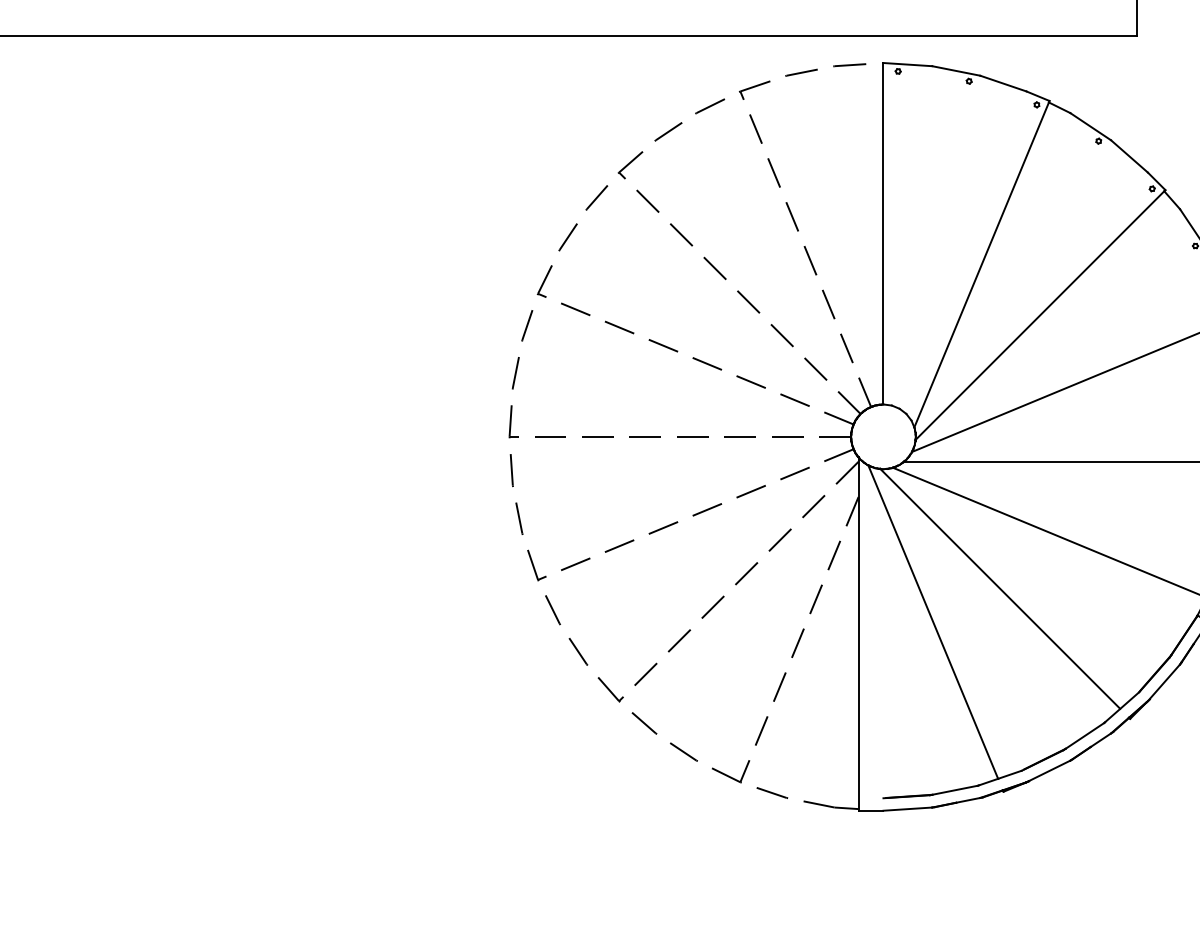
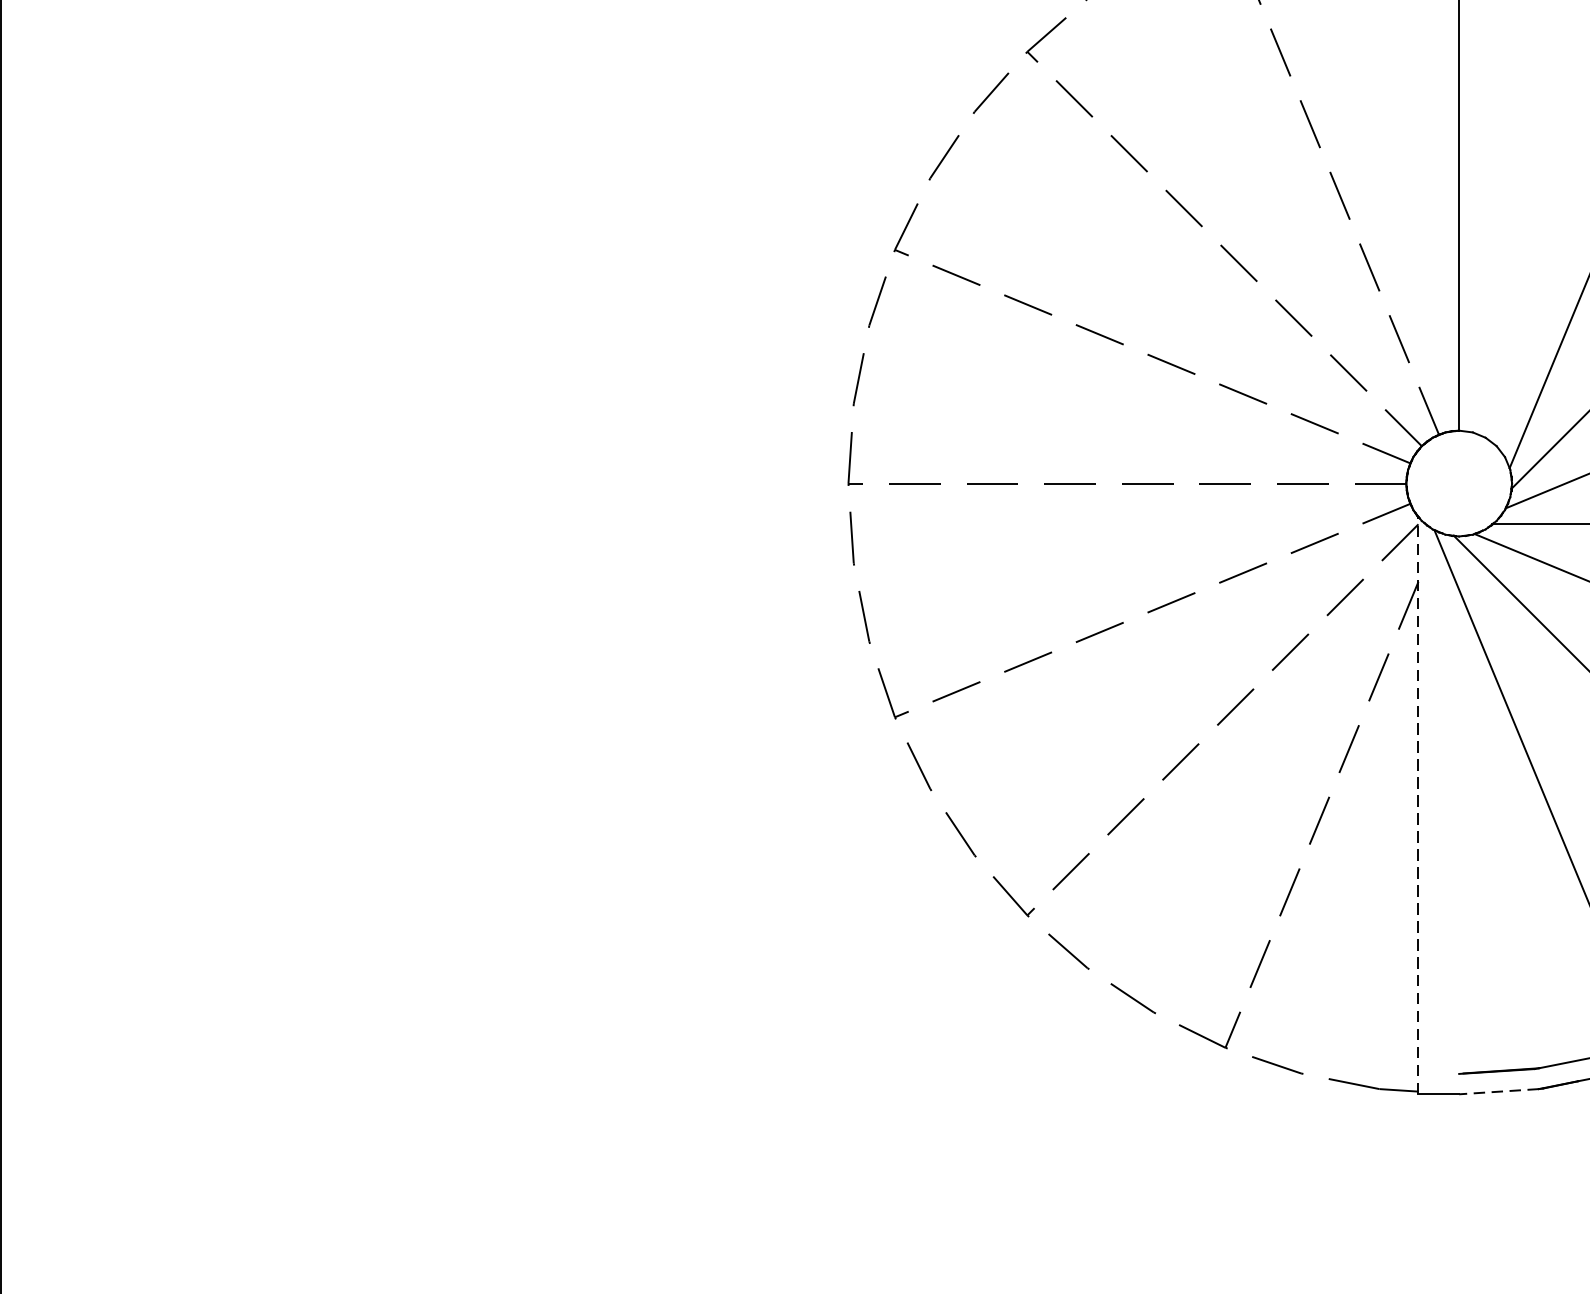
line: (858, 634) -> (1418, 806), solid -> dashed
line: (907, 809) -> (1498, 1092), solid -> dashed

